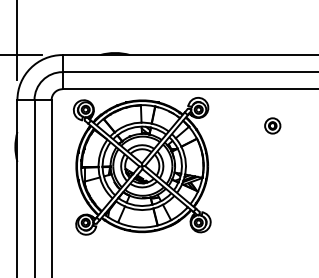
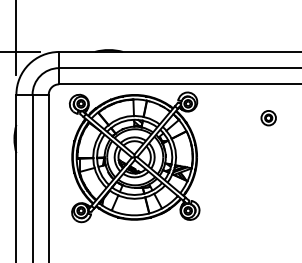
part: (272, 125) -> (268, 117), moved

